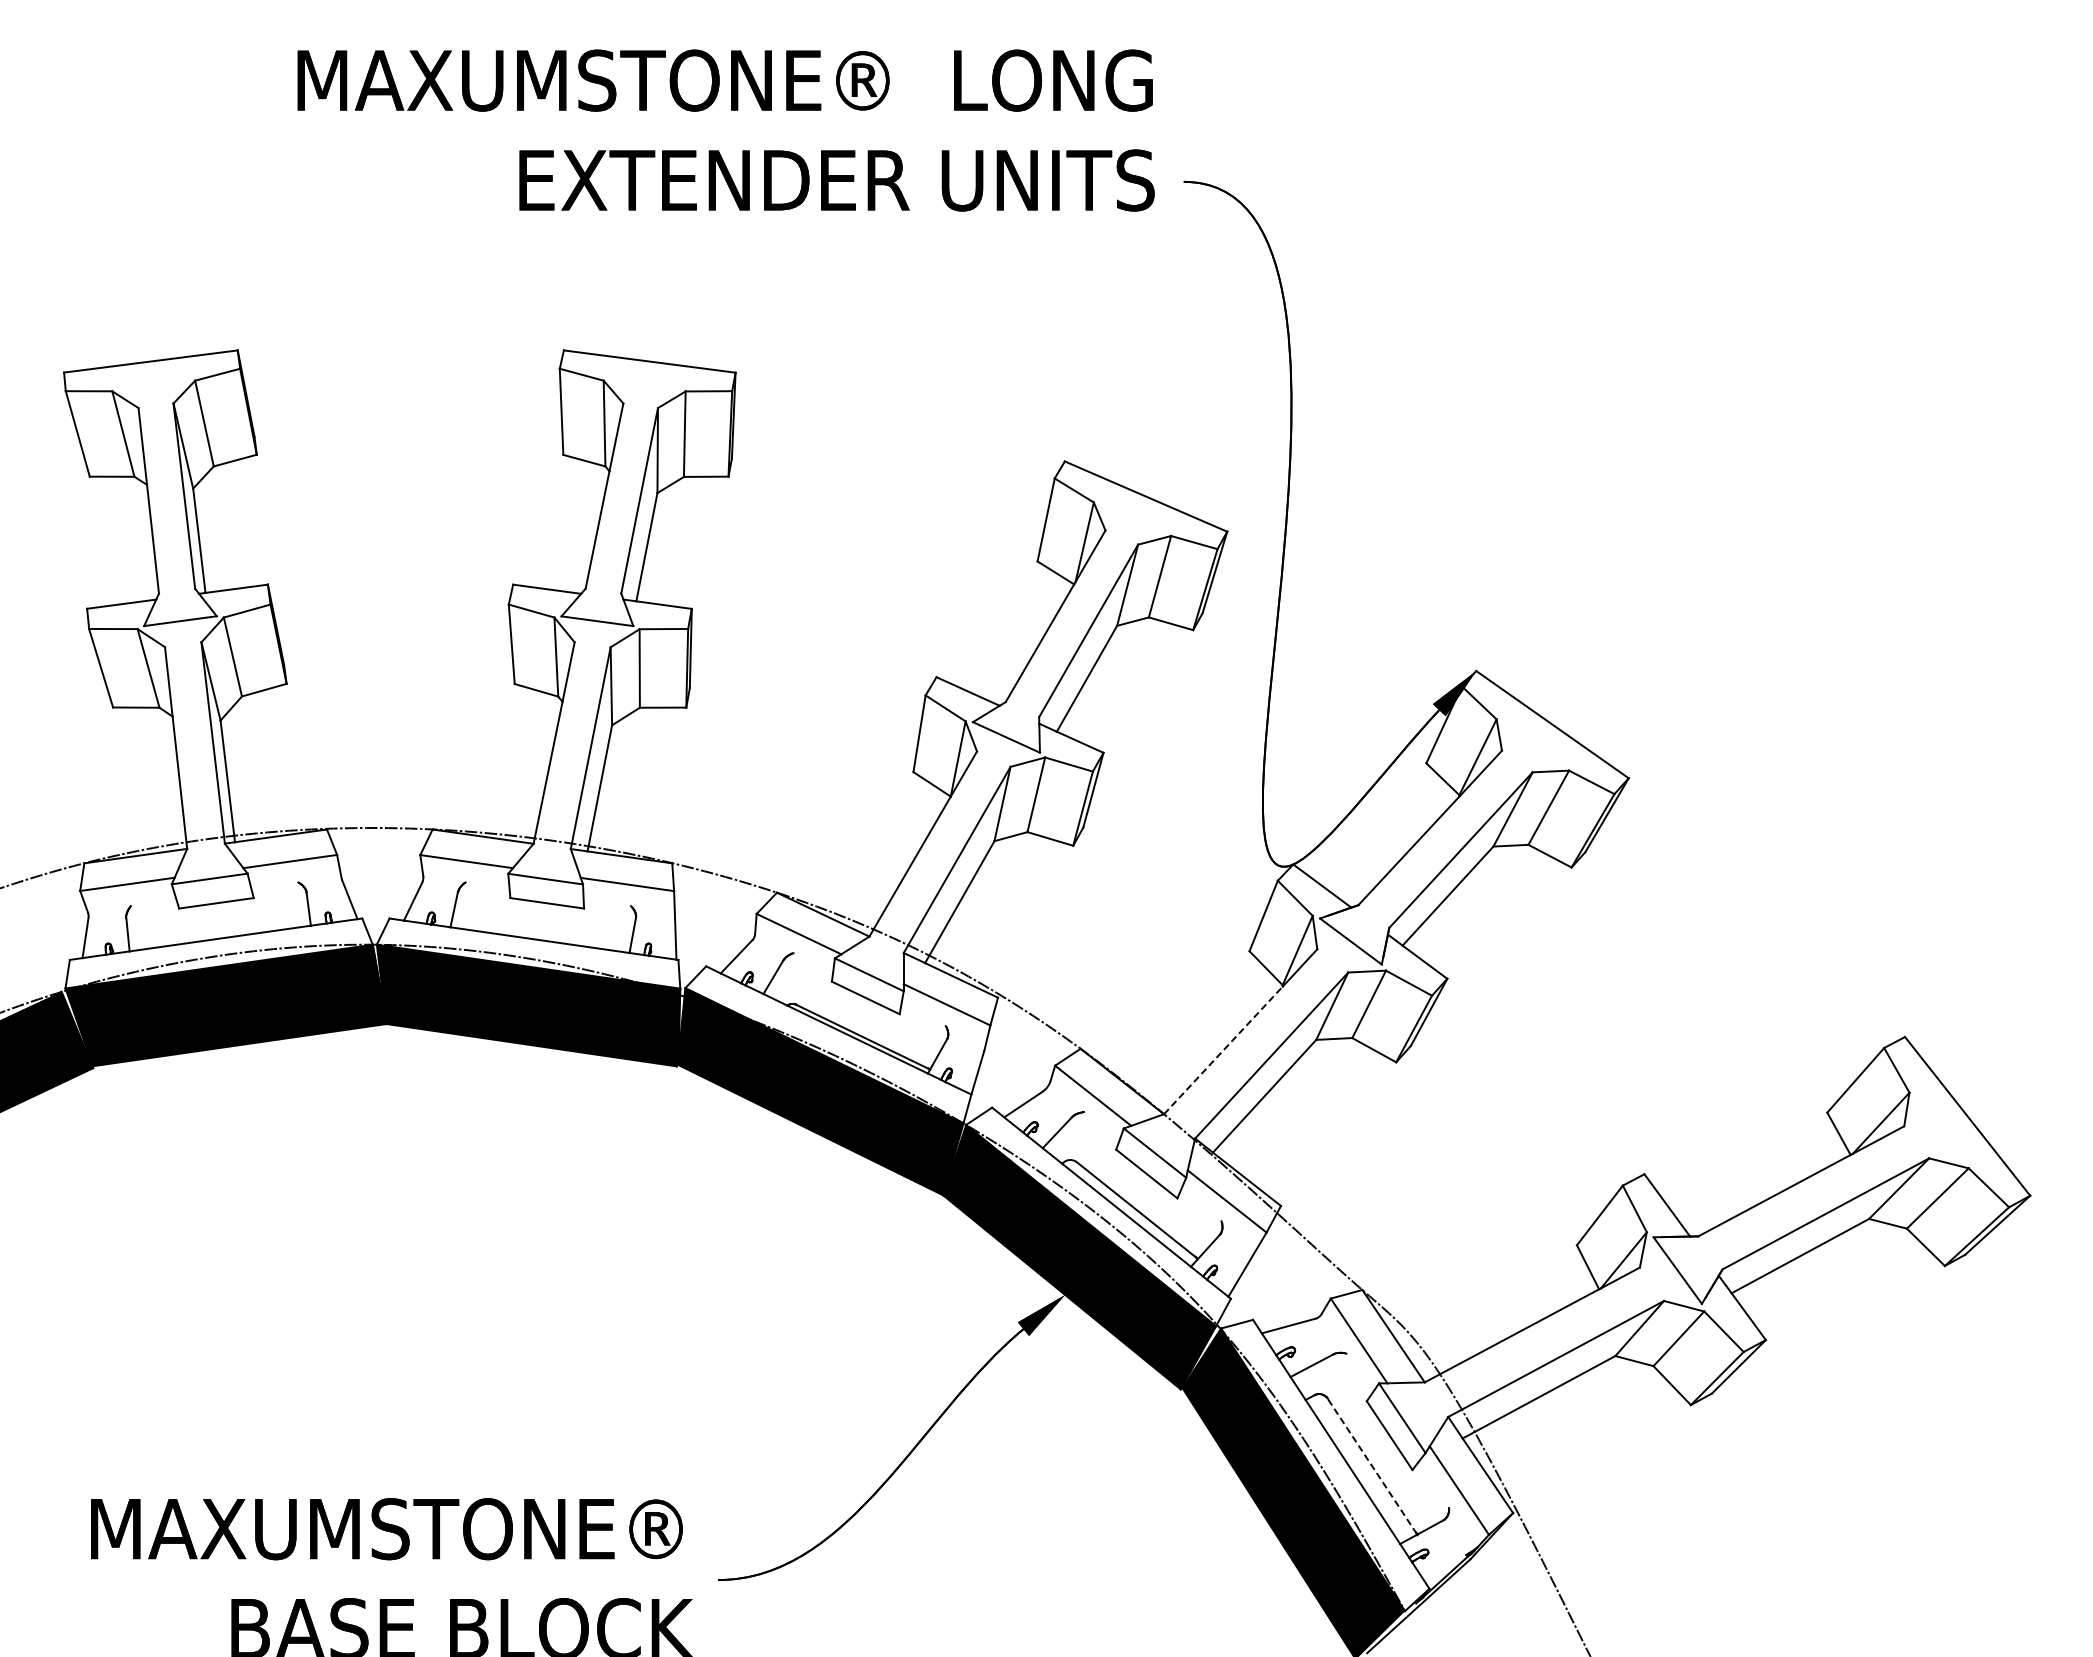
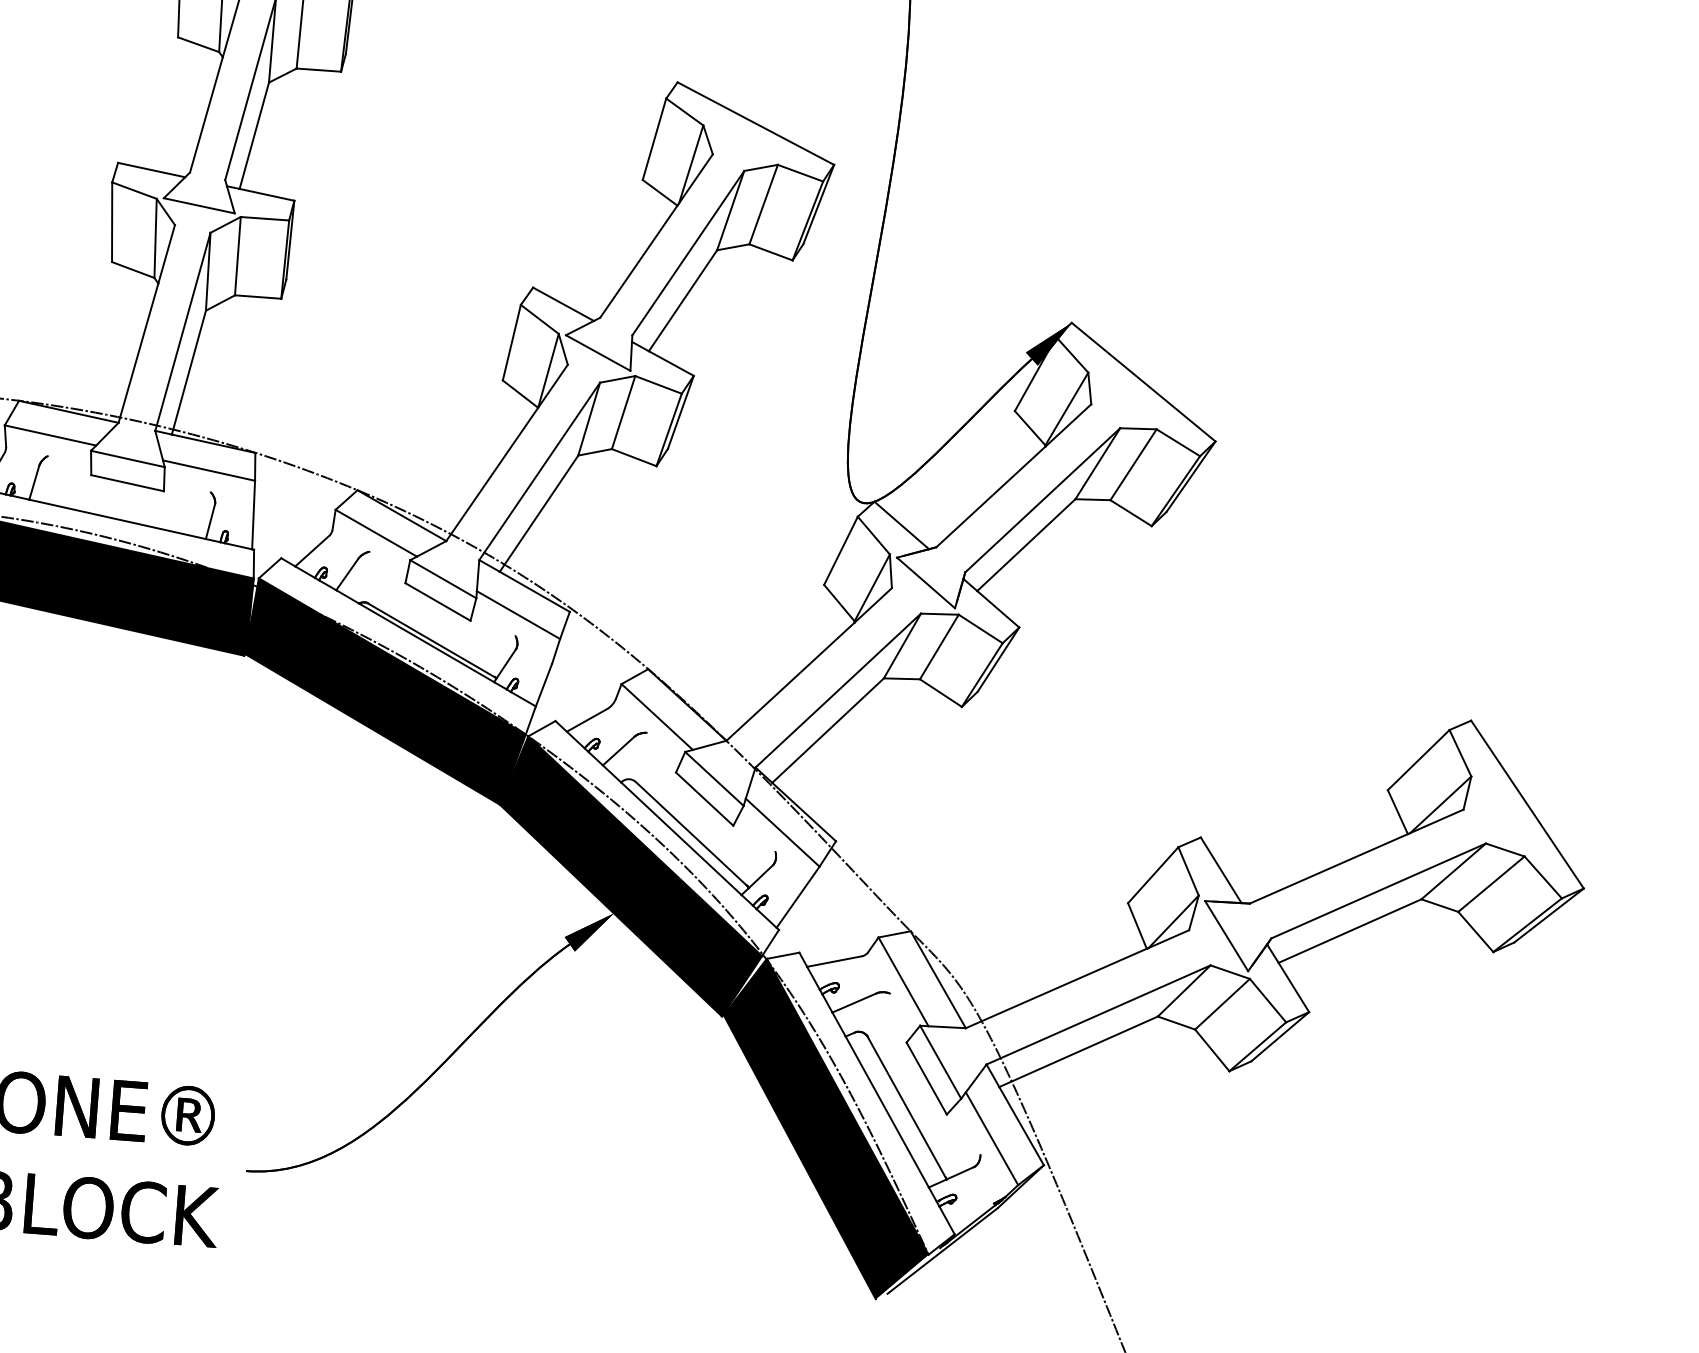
line: (1223, 1050) -> (790, 681), dashed -> solid
line: (1371, 1465) -> (906, 1106), dashed -> solid

